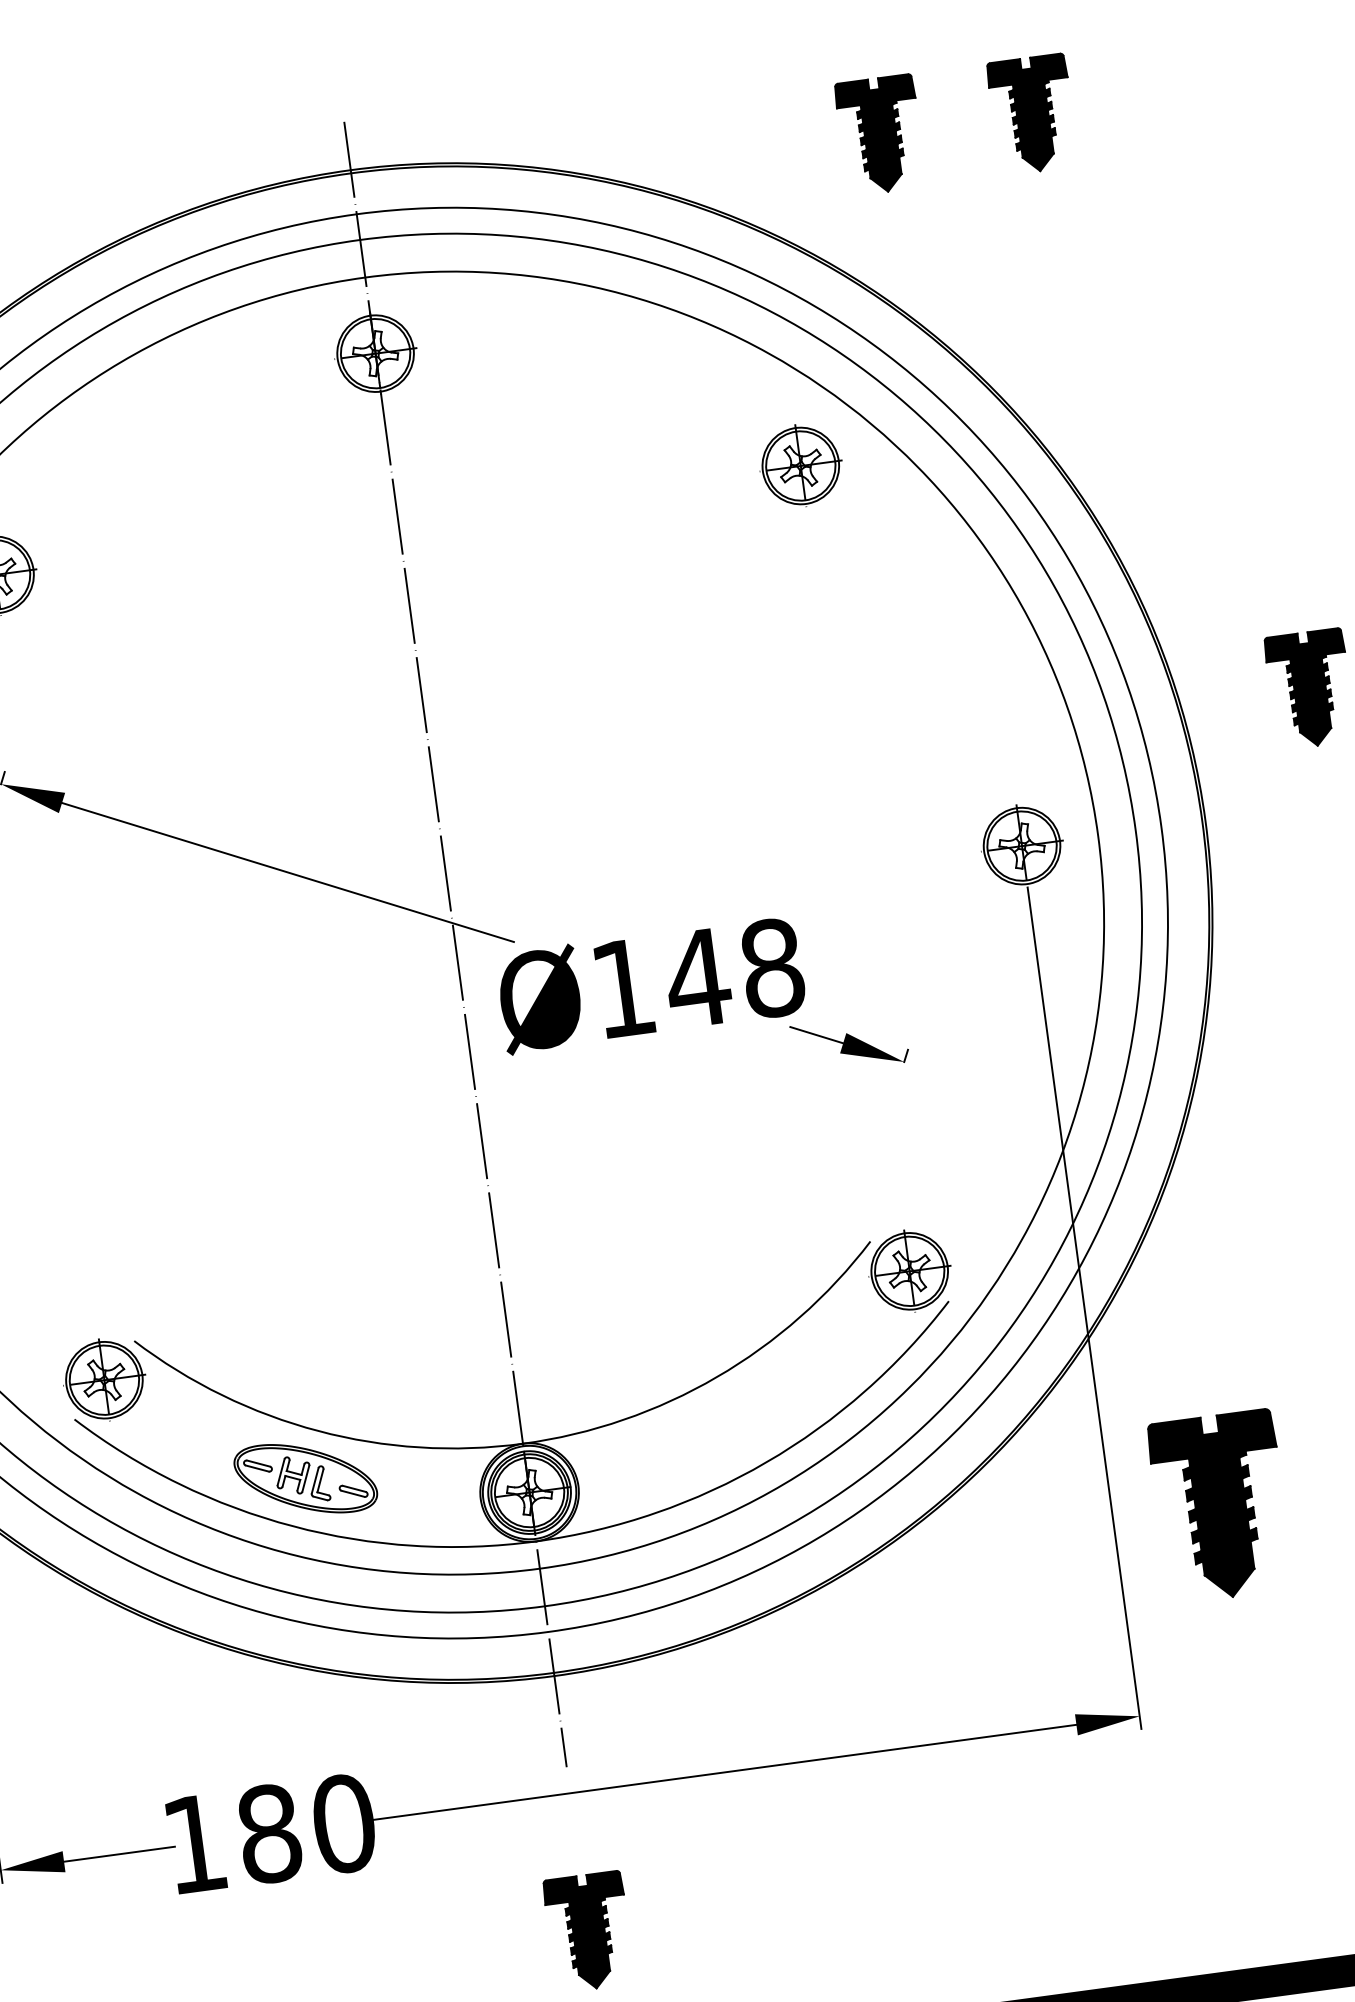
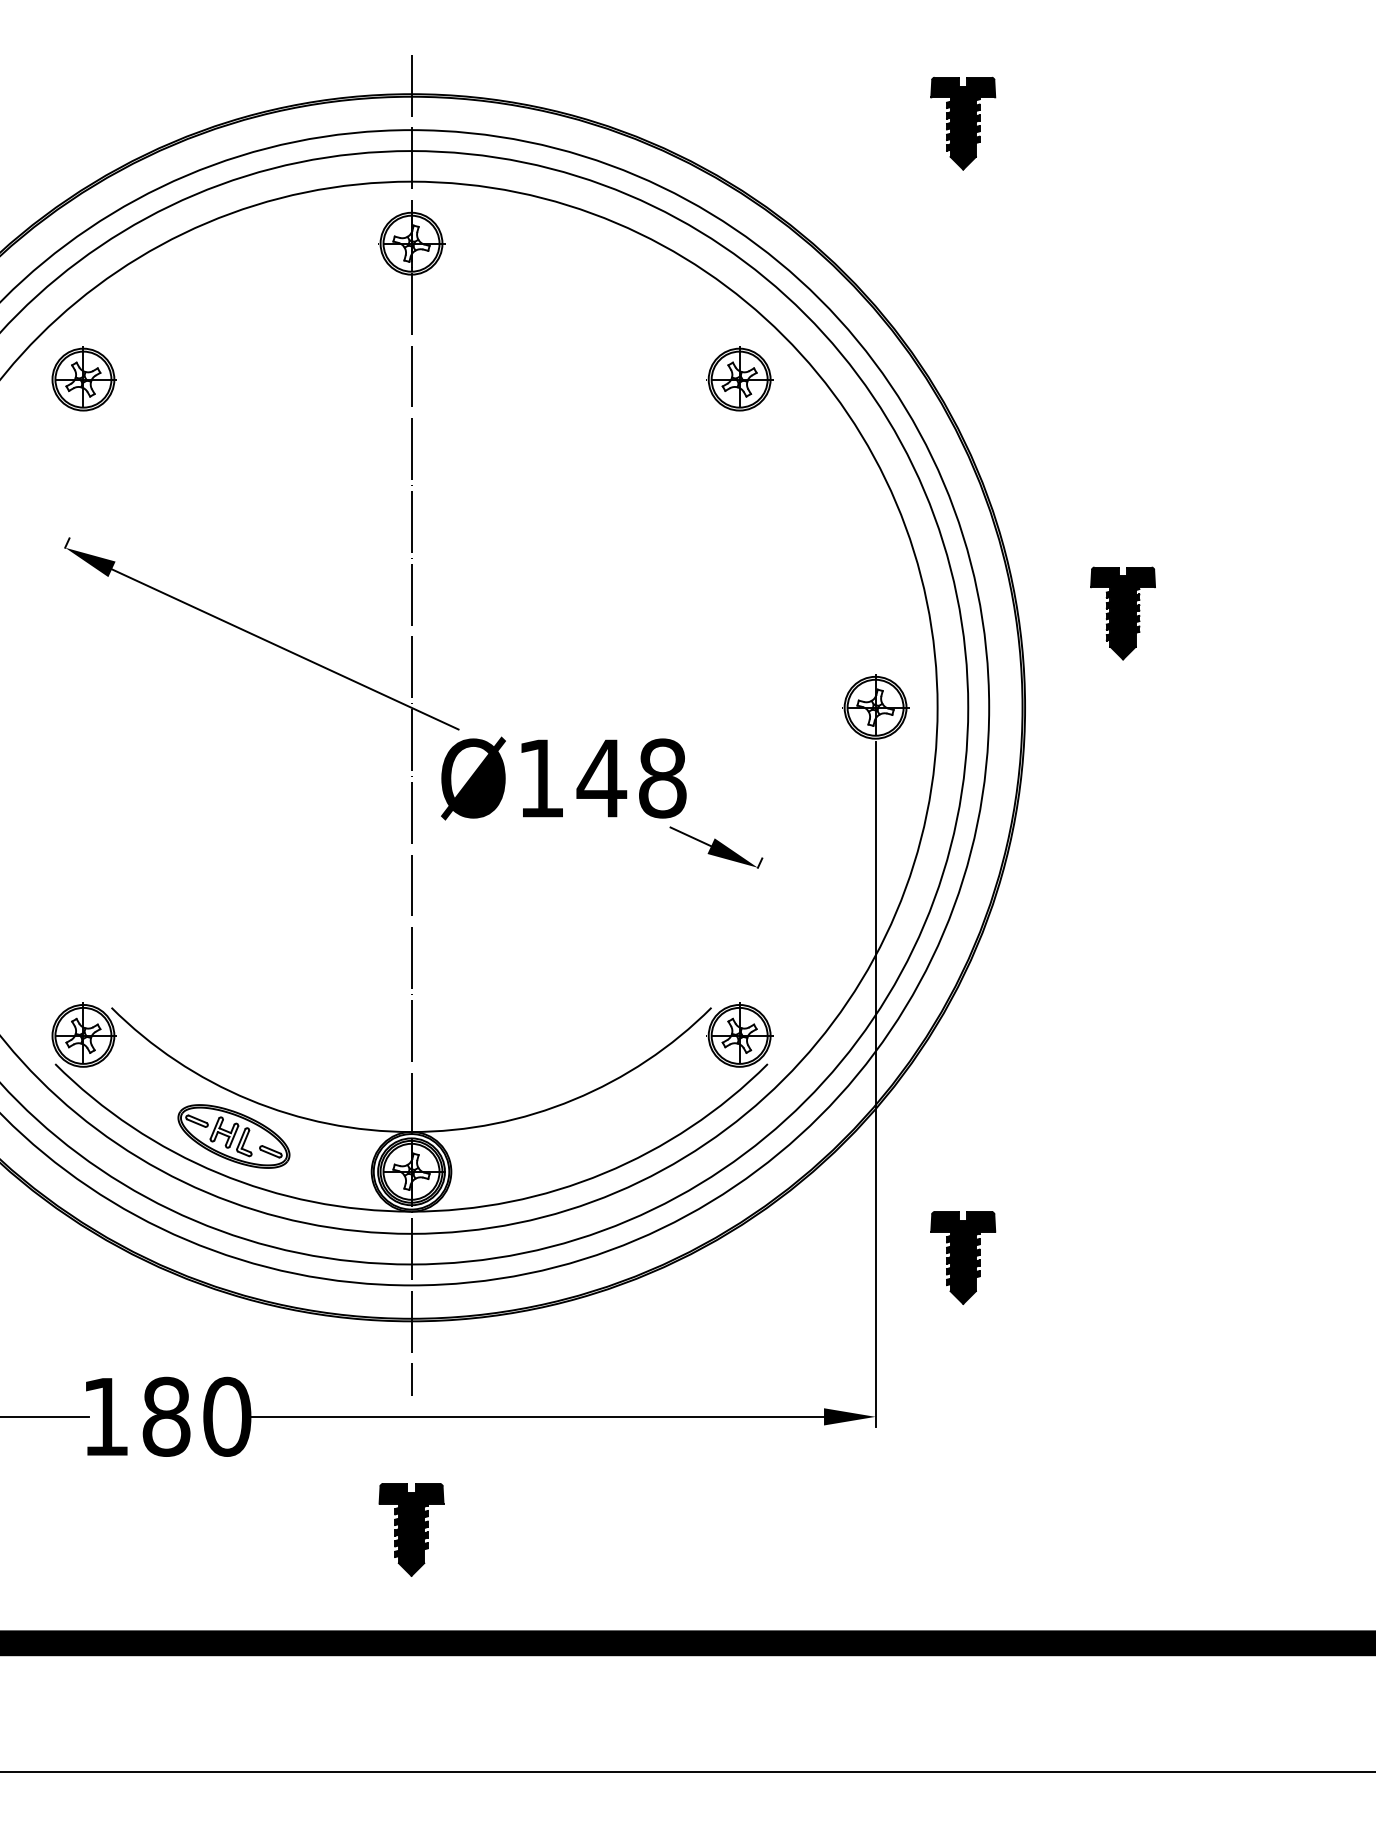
part: (880, 135) -> (839, 123), removed
part: (1221, 1506) -> (963, 1257), size x0.62

